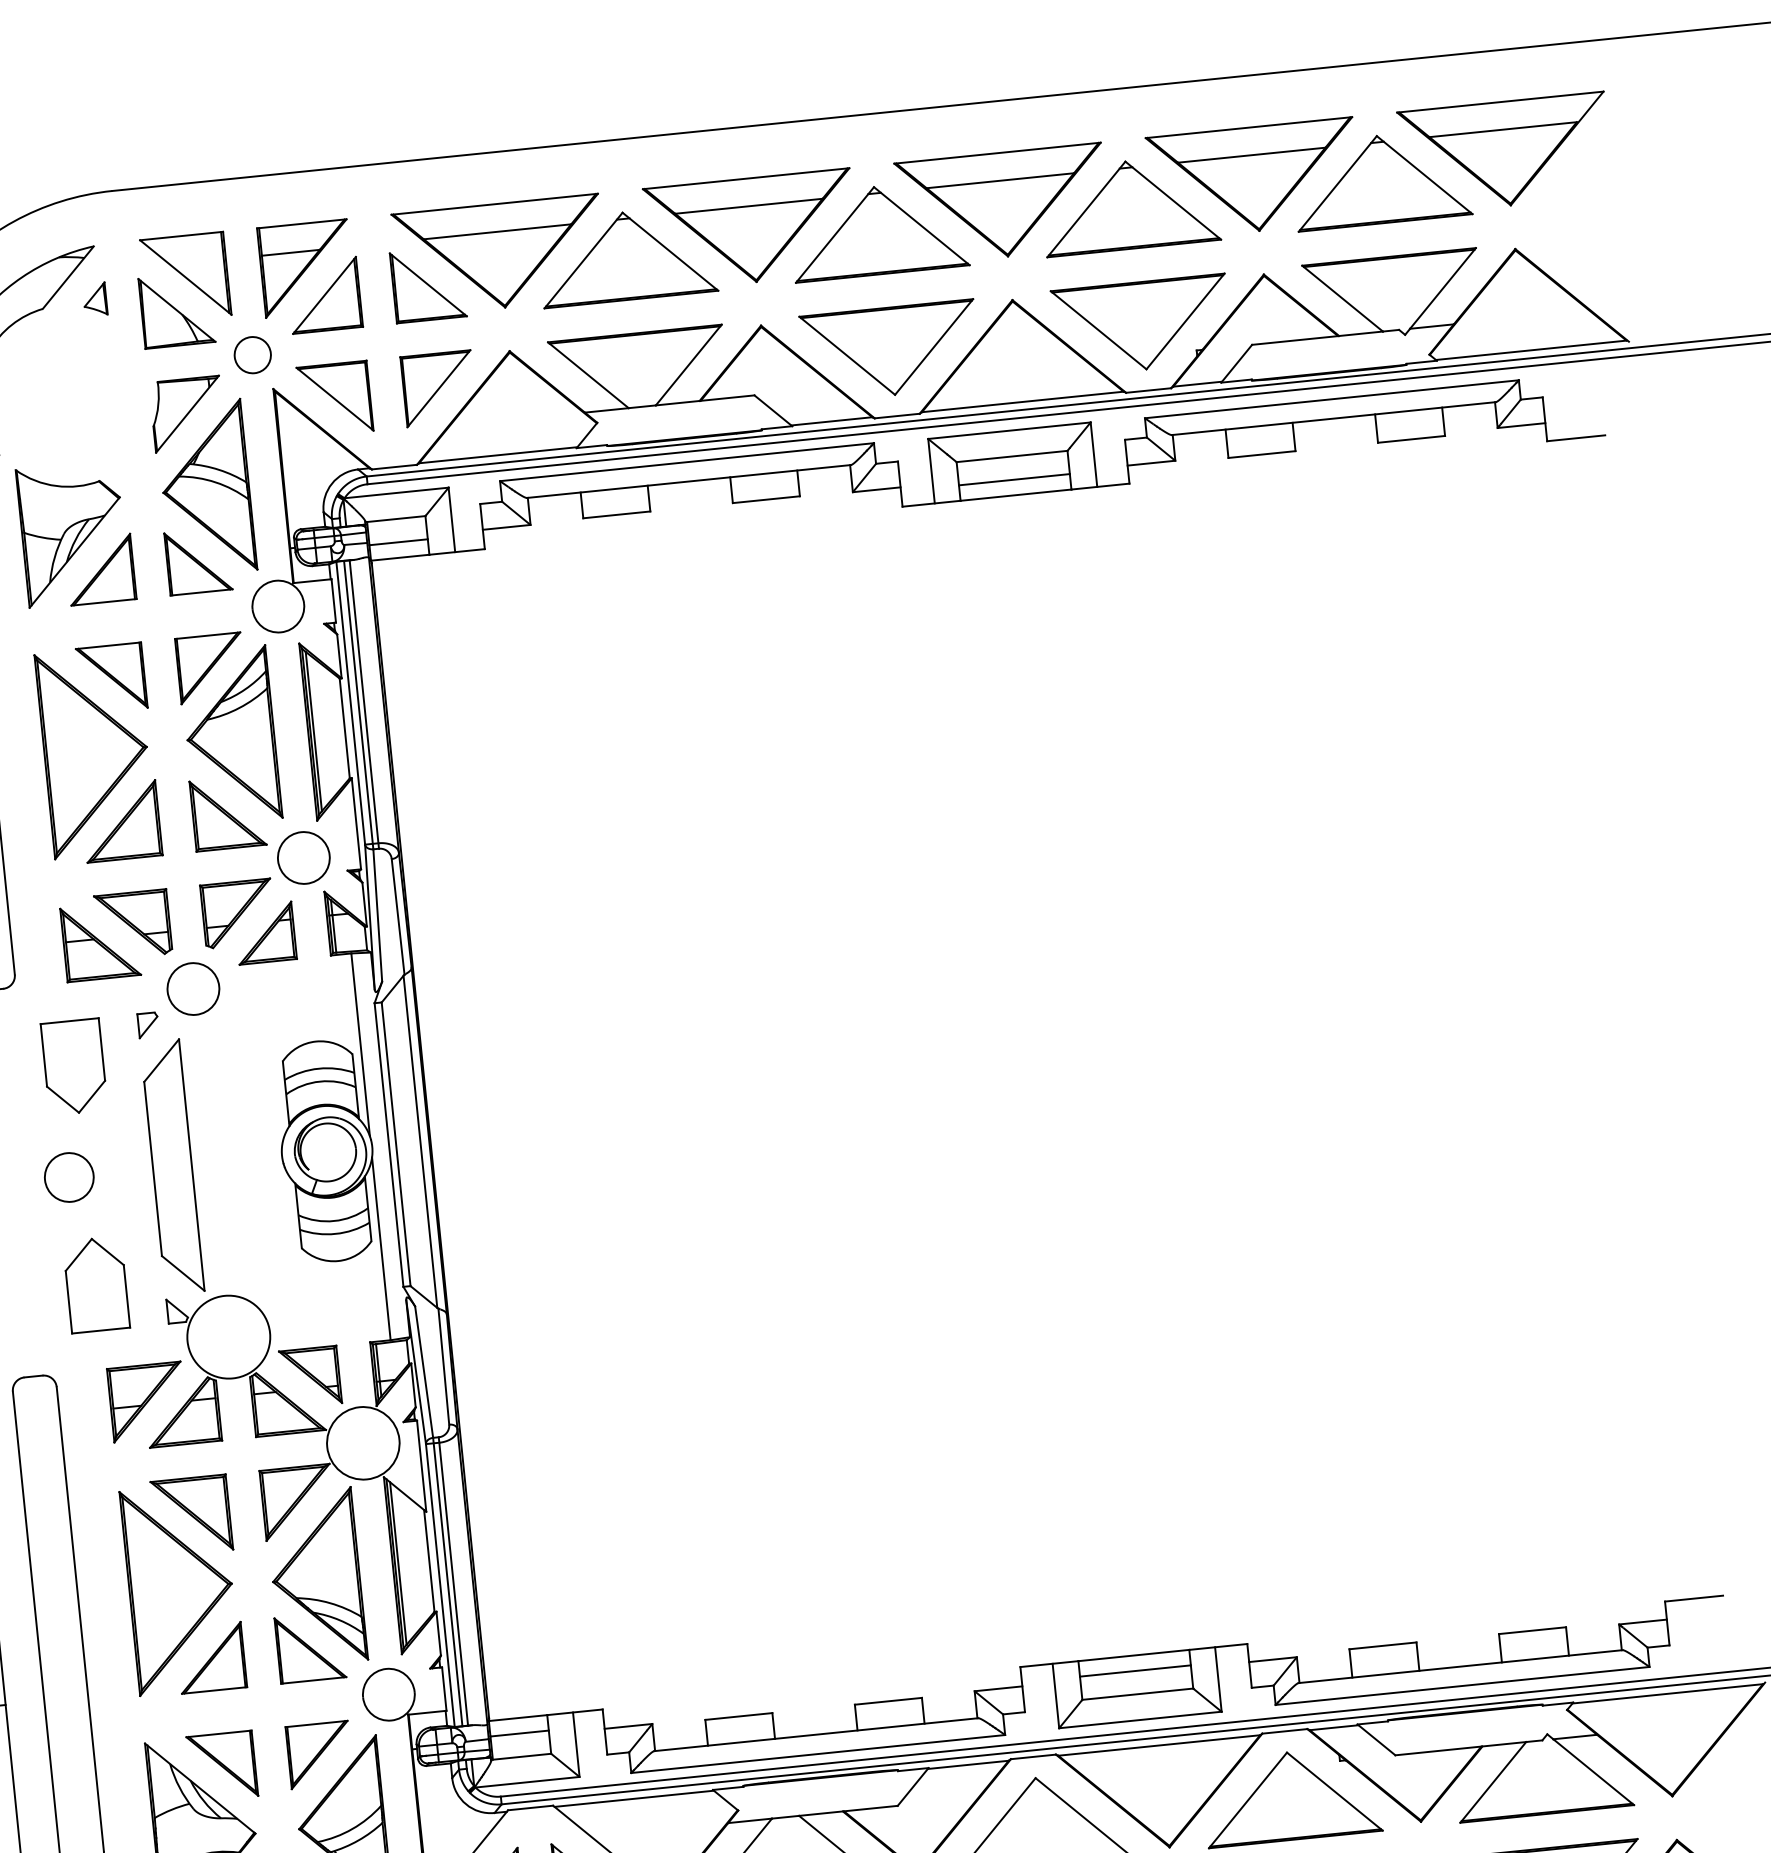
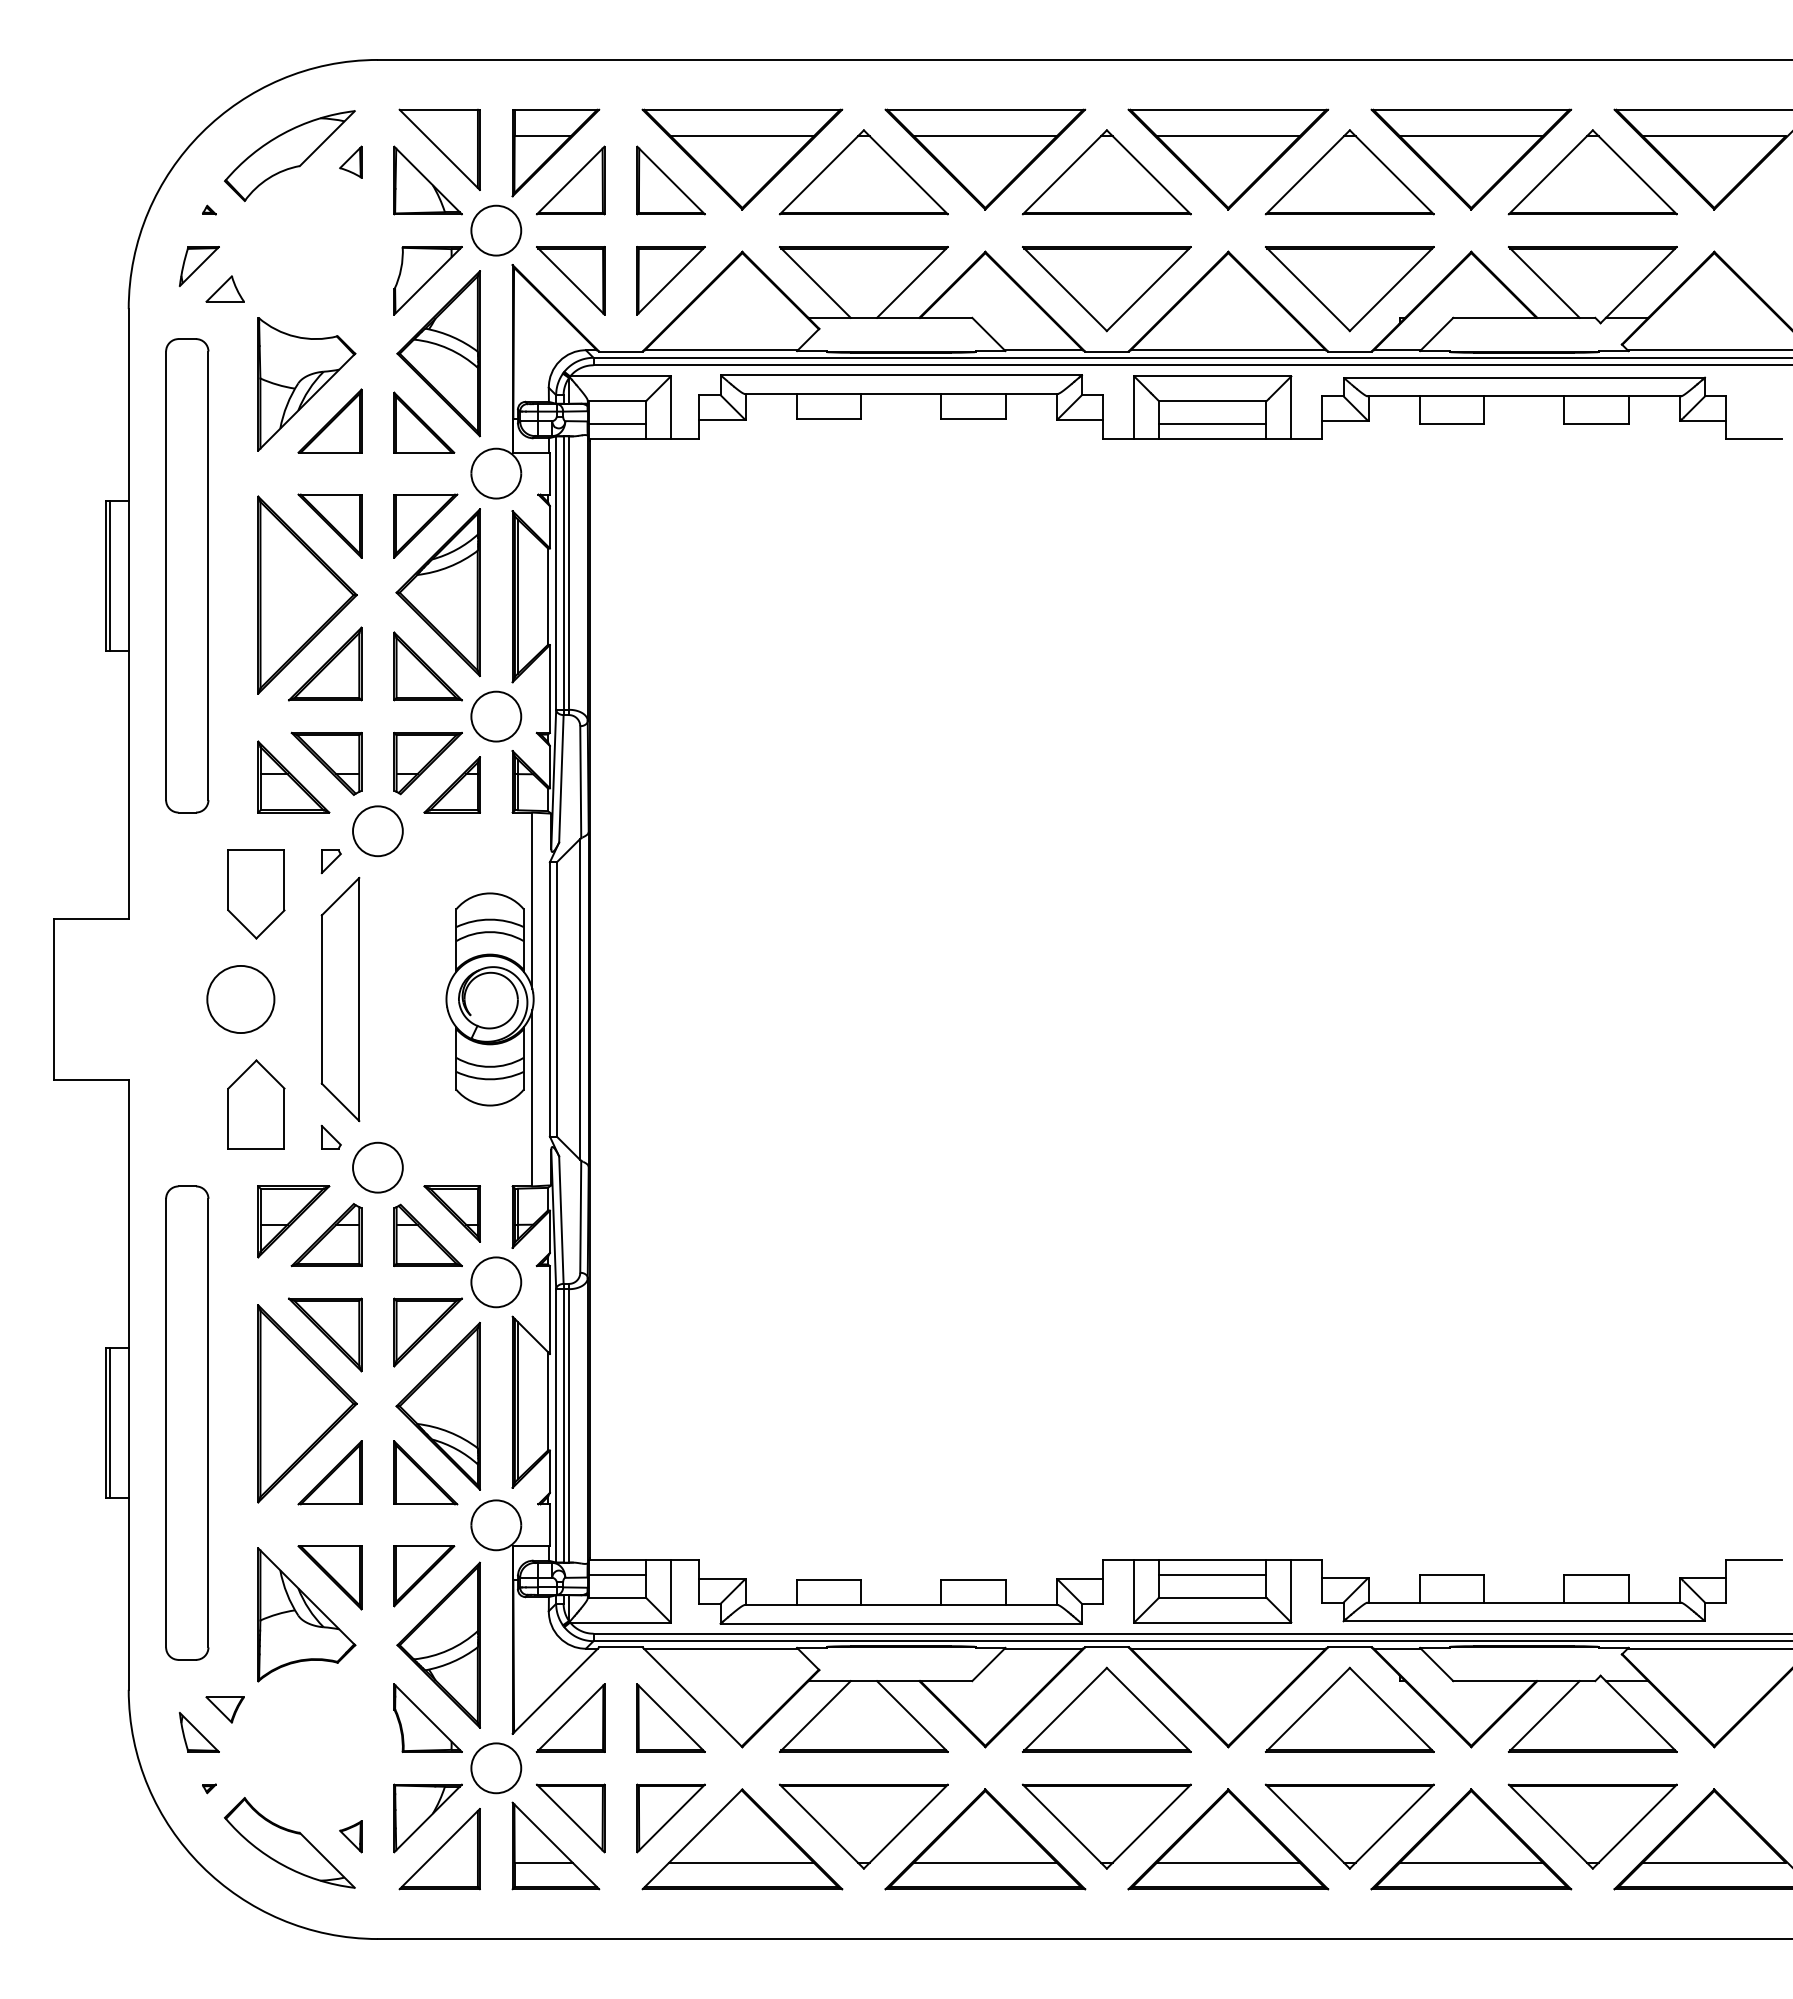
circle: (252, 354) -> (496, 230), size x1.43
circle: (68, 1177) -> (240, 999), size x1.43
circle: (228, 1336) -> (377, 1167), size x0.62
circle: (363, 1443) -> (496, 1282), size x0.71

